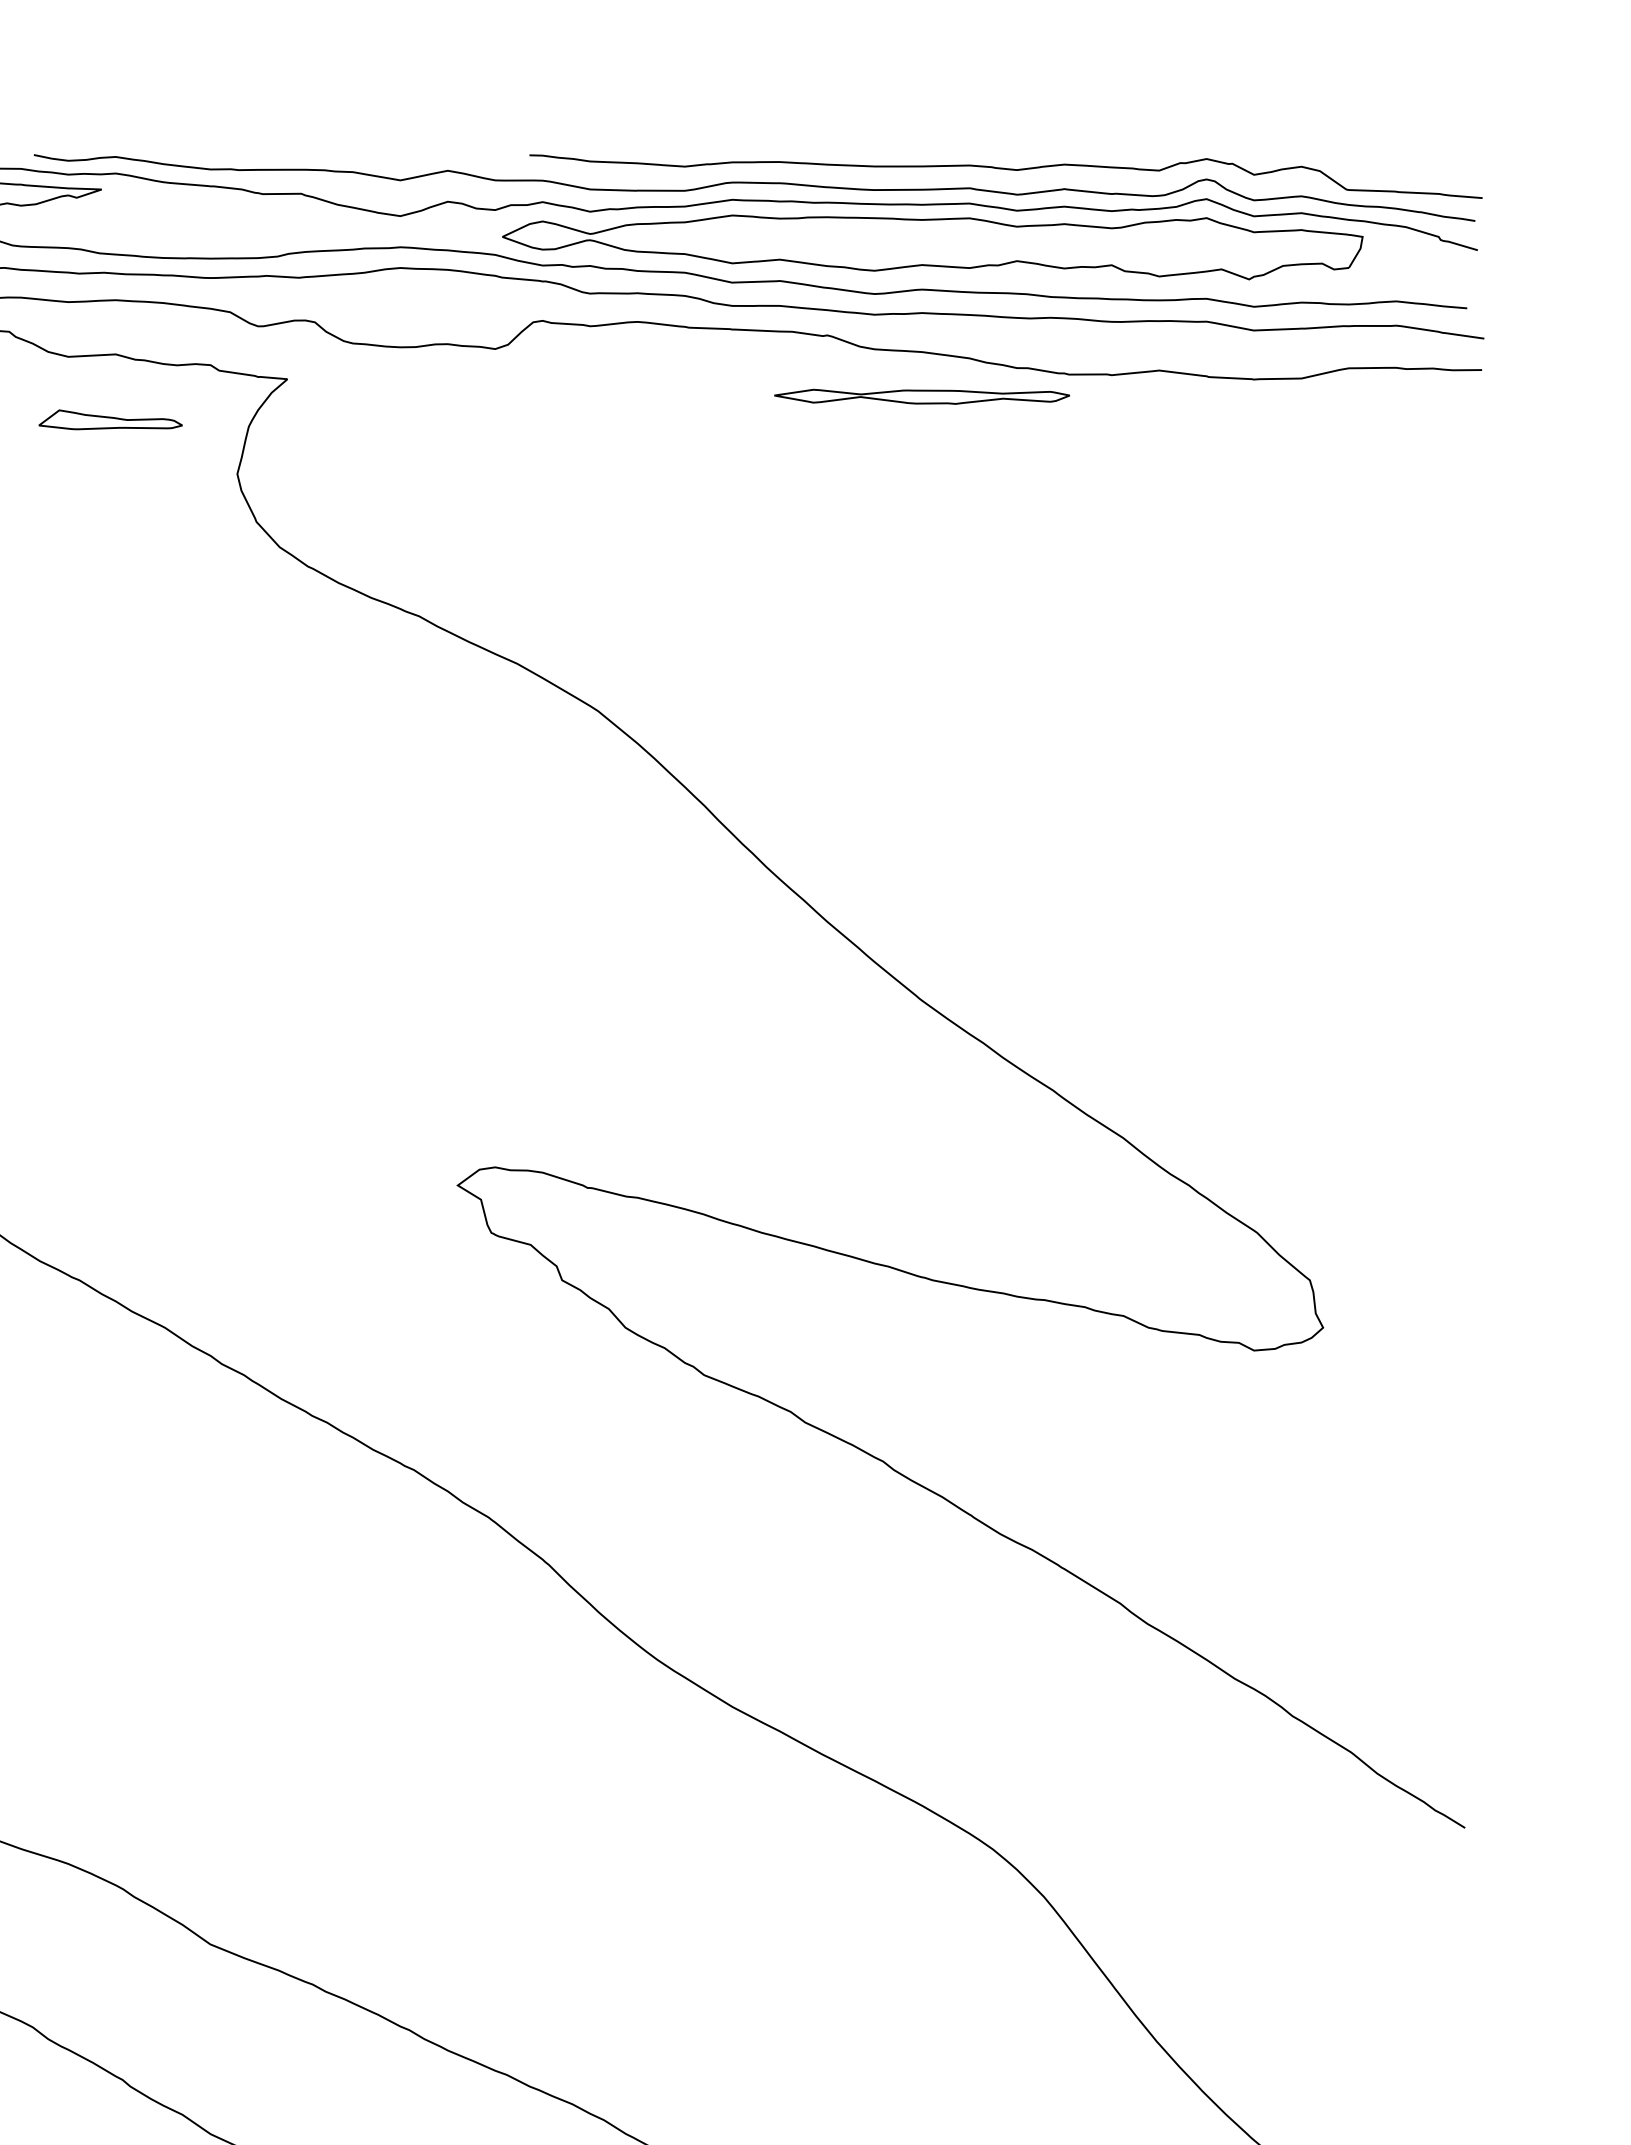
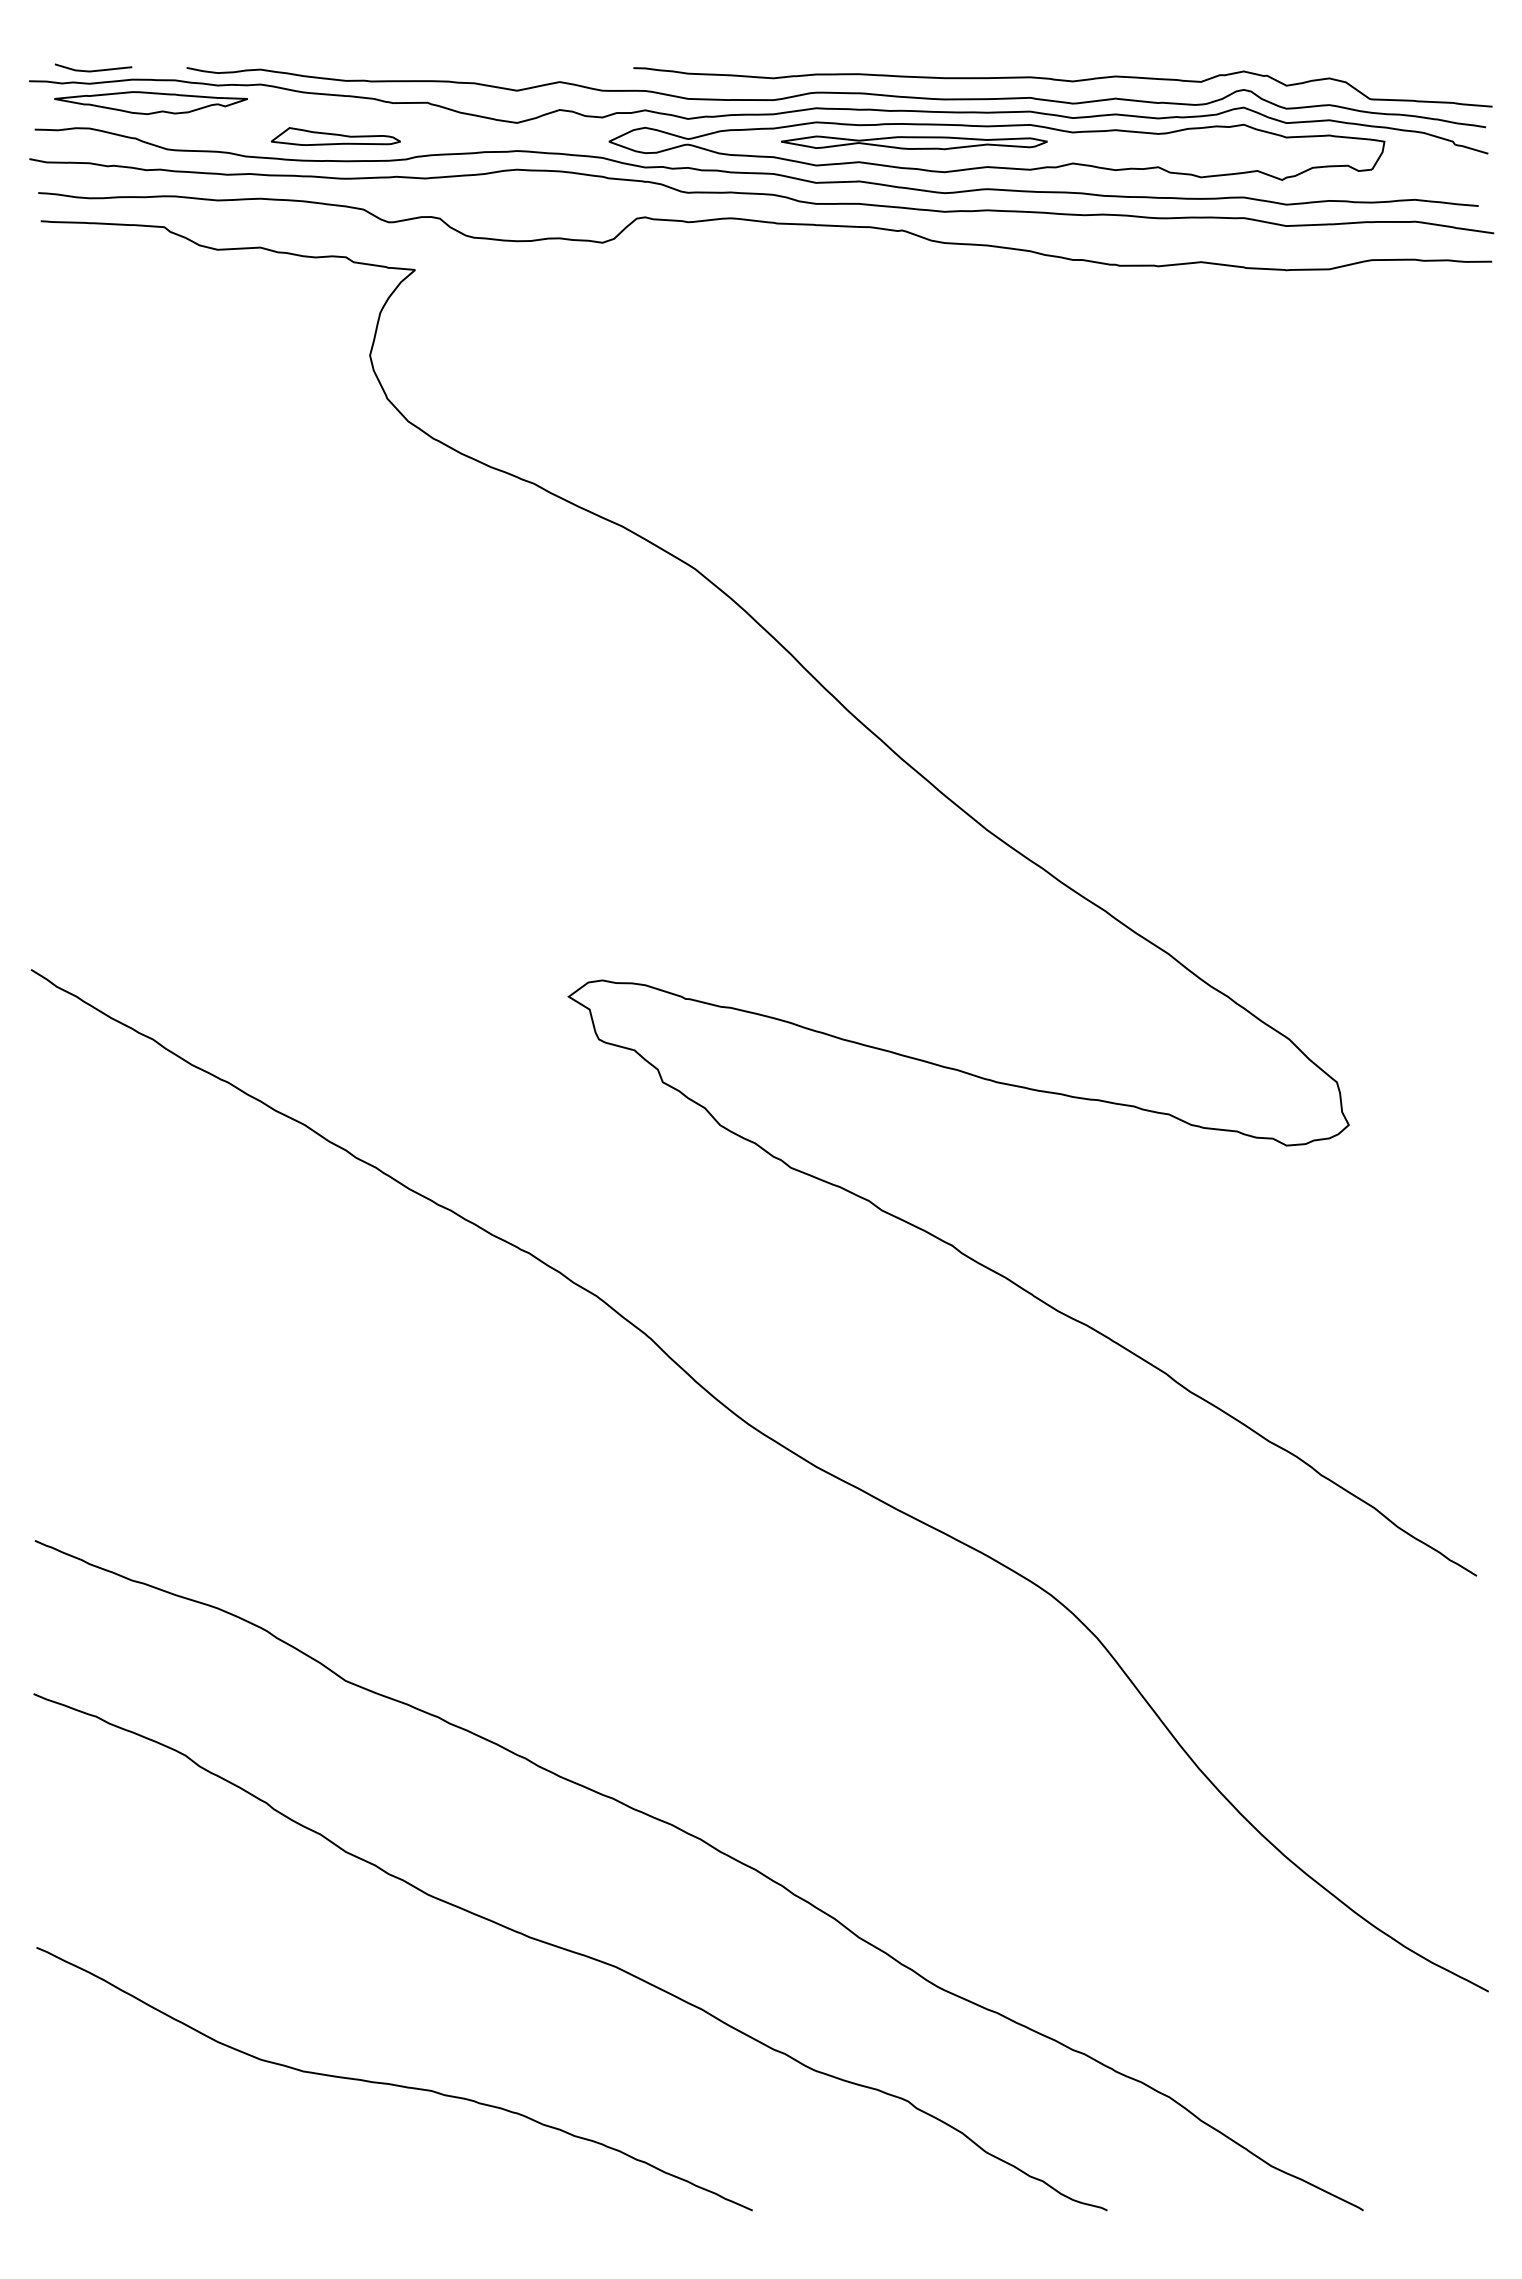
part: (922, 396) -> (914, 142), moved
part: (110, 419) -> (335, 136), moved

